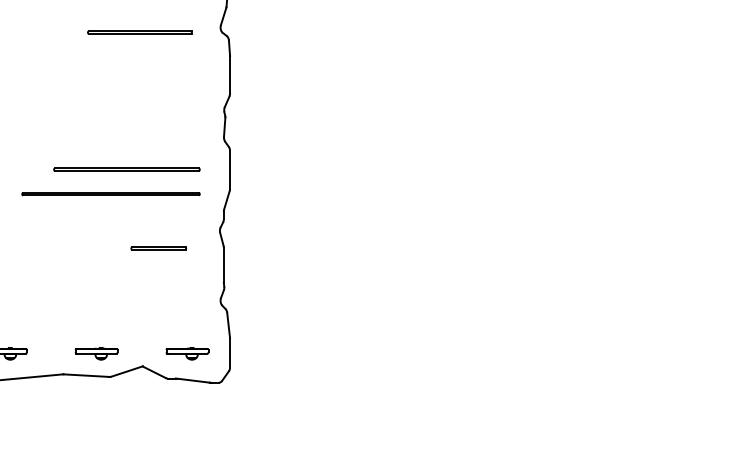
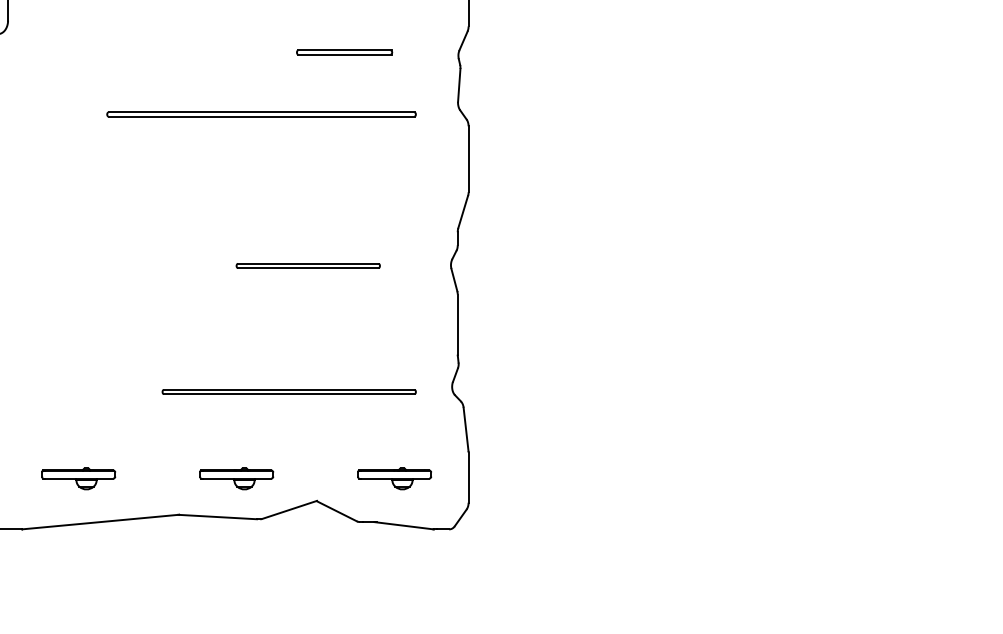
line: (126, 168) -> (288, 389), moved
line: (110, 194) -> (260, 115), moved
line: (137, 231) -> (307, 266), added
line: (158, 247) -> (344, 50), moved

